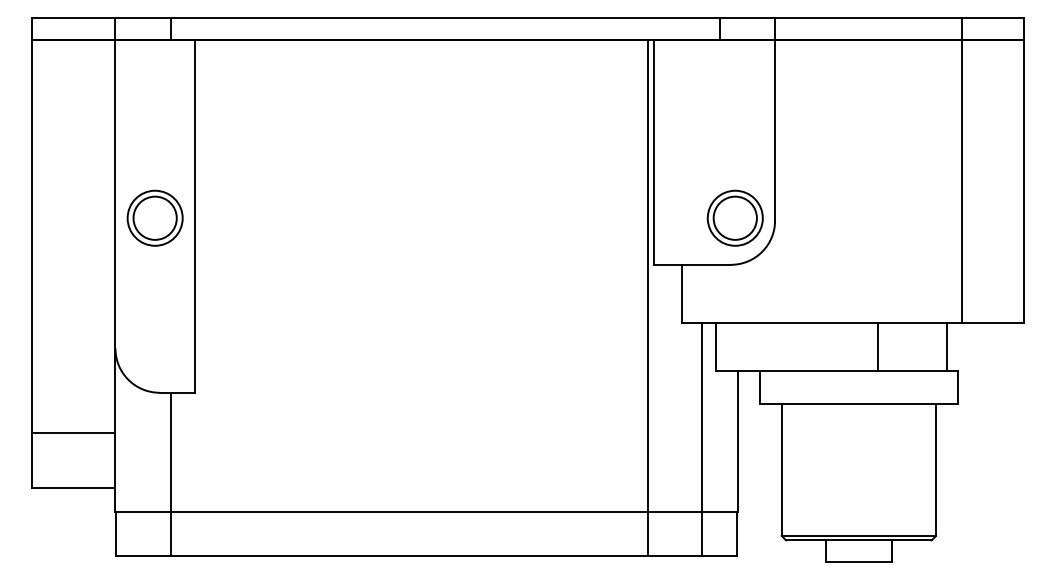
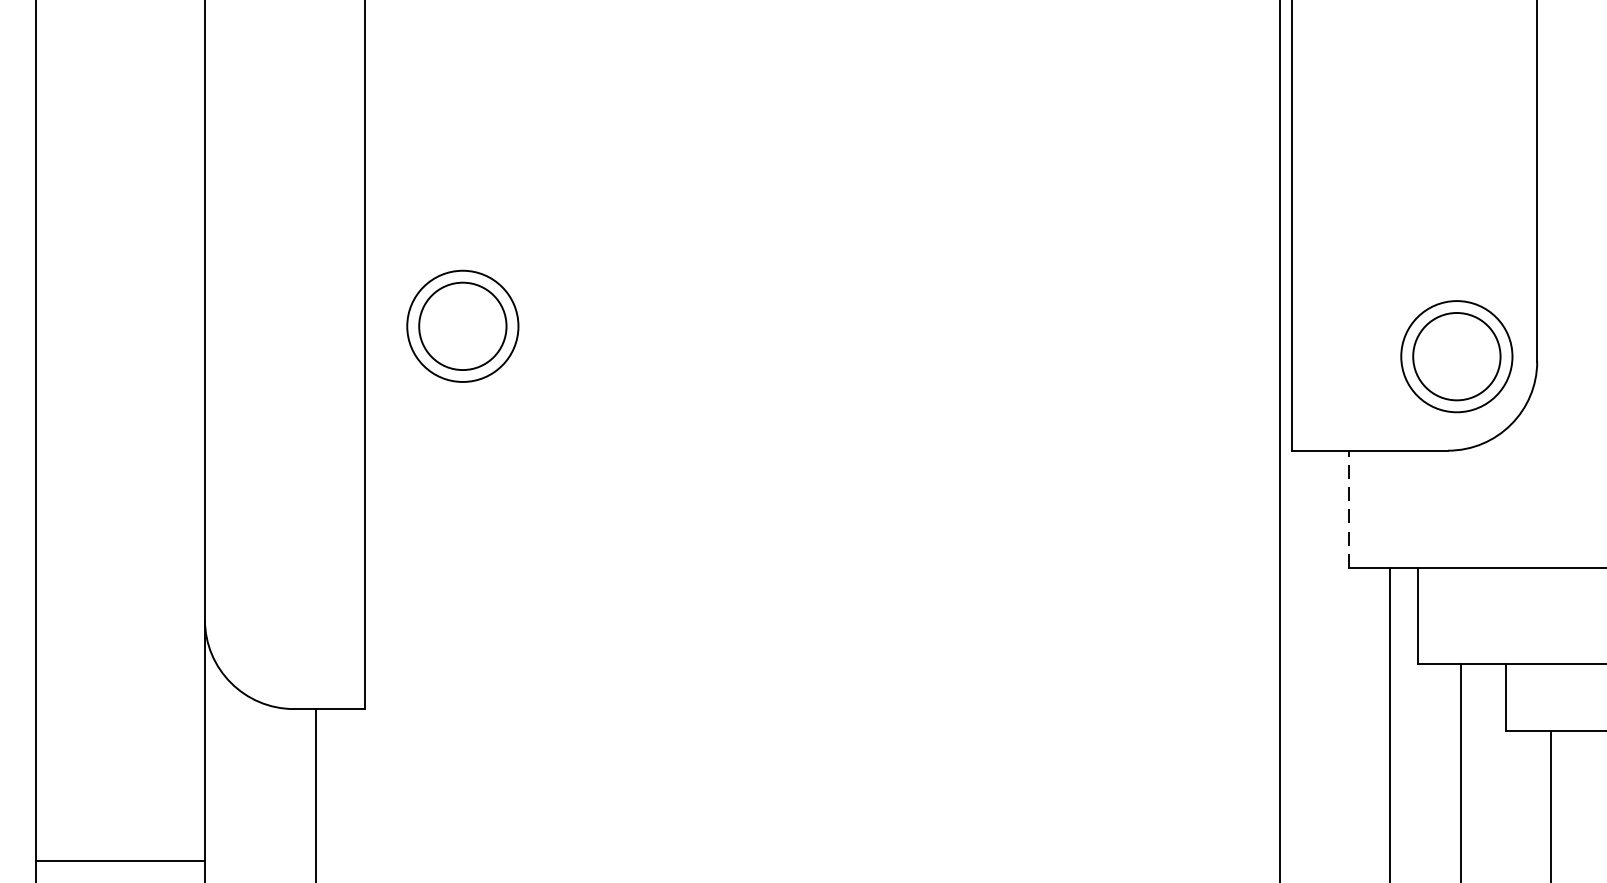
part: (154, 217) -> (461, 324), moved
line: (681, 293) -> (1348, 508), solid -> dashed
line: (73, 432) -> (120, 860), moved

